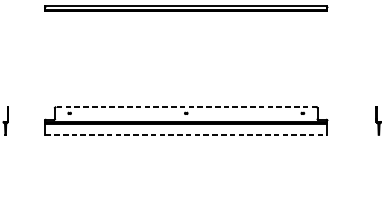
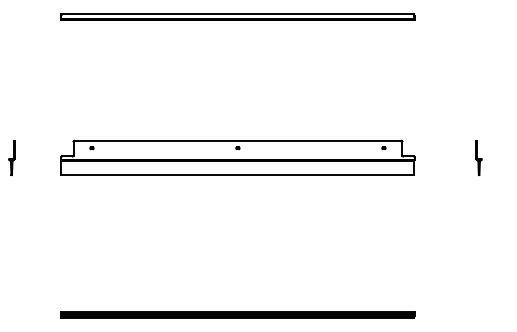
line: (185, 107) -> (237, 140), dashed -> solid
line: (185, 135) -> (237, 175), dashed -> solid

